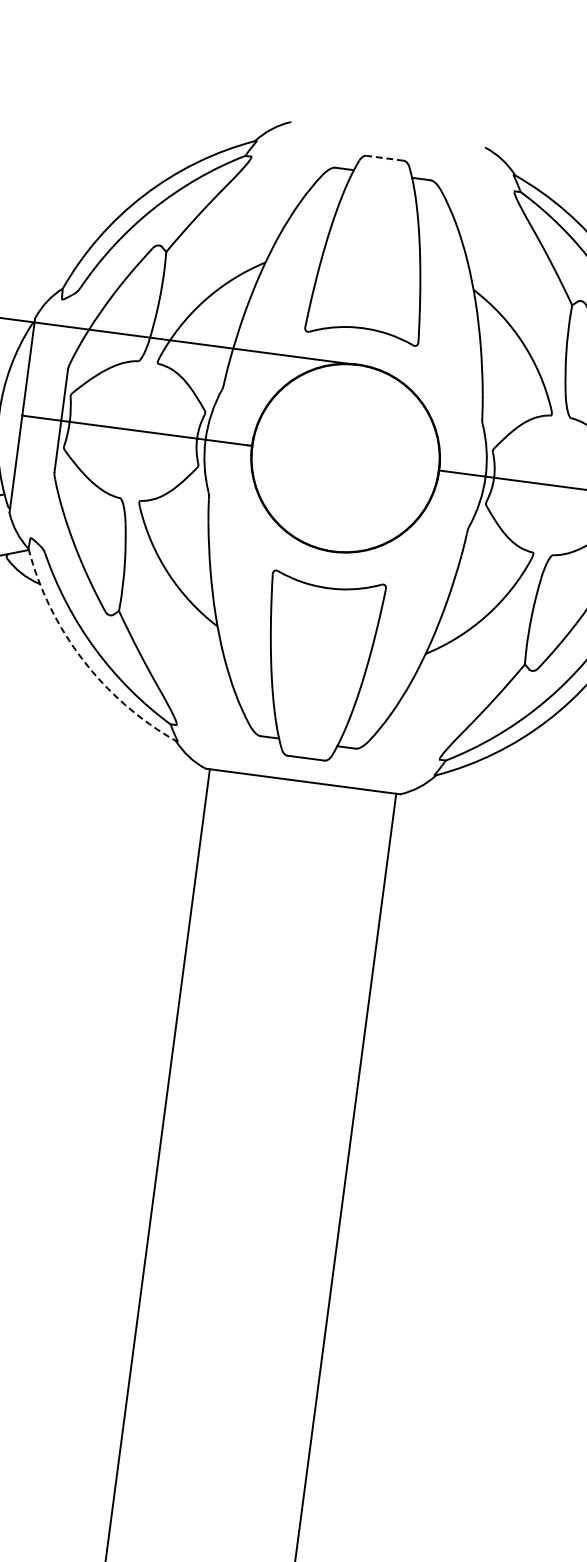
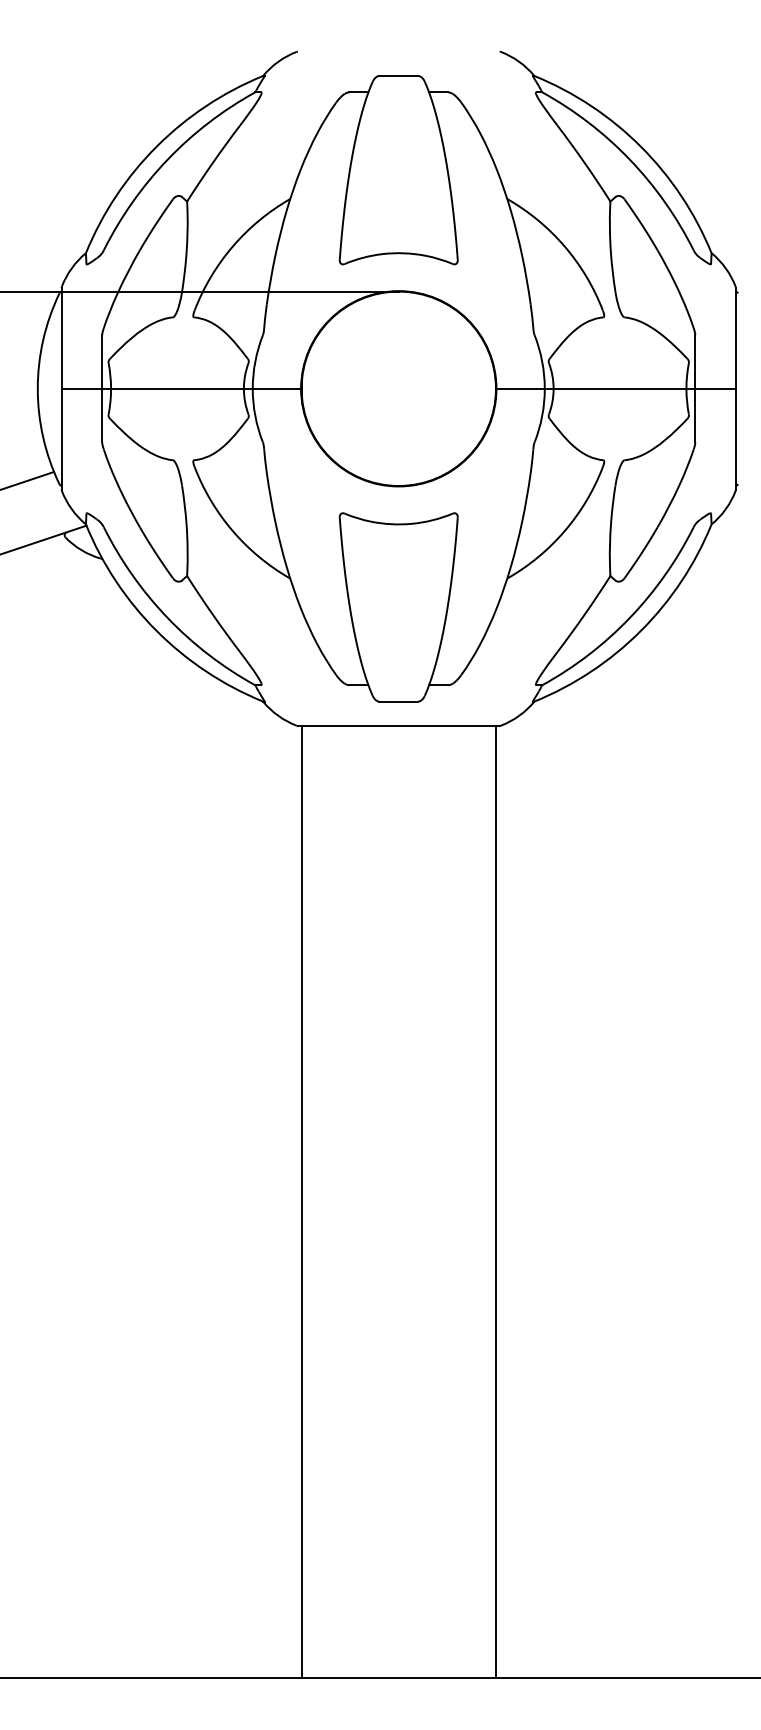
line: (384, 158) -> (398, 76), dashed -> solid
arc: (82, 659) -> (156, 630), dashed -> solid

